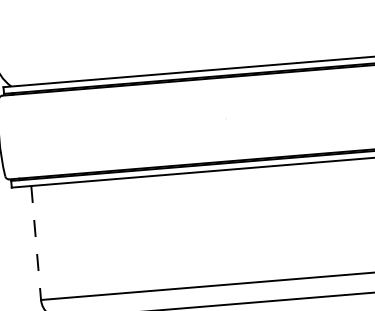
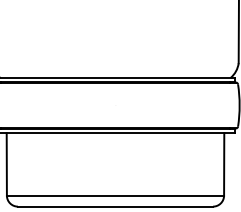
line: (35, 243) -> (6, 164), dashed -> solid

